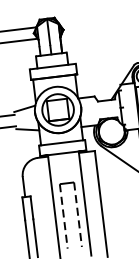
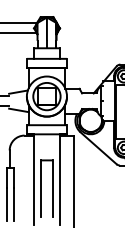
line: (78, 214) -> (53, 188), dashed -> solid
line: (63, 216) -> (40, 188), dashed -> solid

